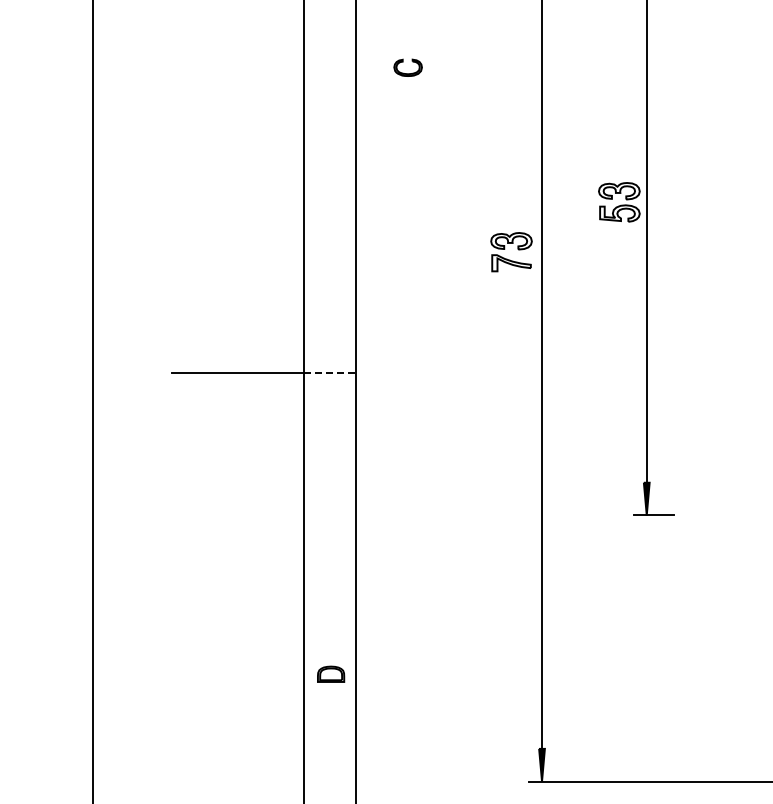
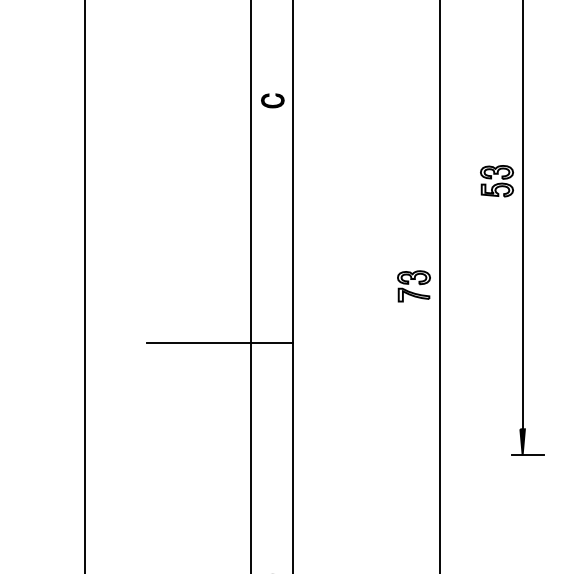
part: (407, 67) -> (272, 100), moved
part: (619, 202) -> (497, 181), moved
part: (505, 249) -> (409, 284), moved
line: (330, 373) -> (272, 342), dashed -> solid

